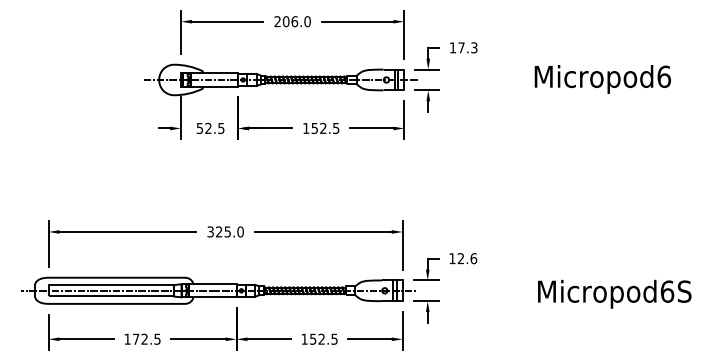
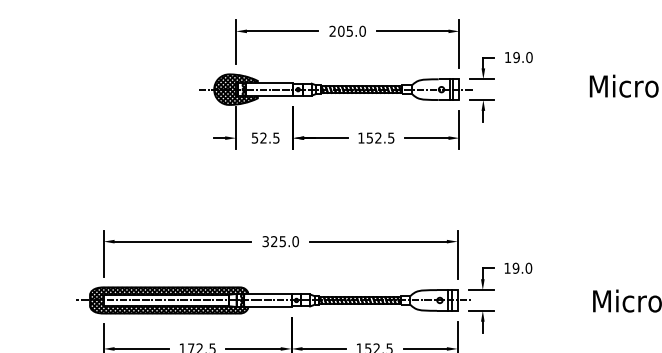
text: (294, 21) -> (349, 31), 206.0 -> 205.0
text: (467, 47) -> (522, 57), 17.3 -> 19.0
hatch: (180, 79) -> (235, 89), added
text: (467, 258) -> (522, 268), 12.6 -> 19.0
hatch: (113, 290) -> (168, 300), added

